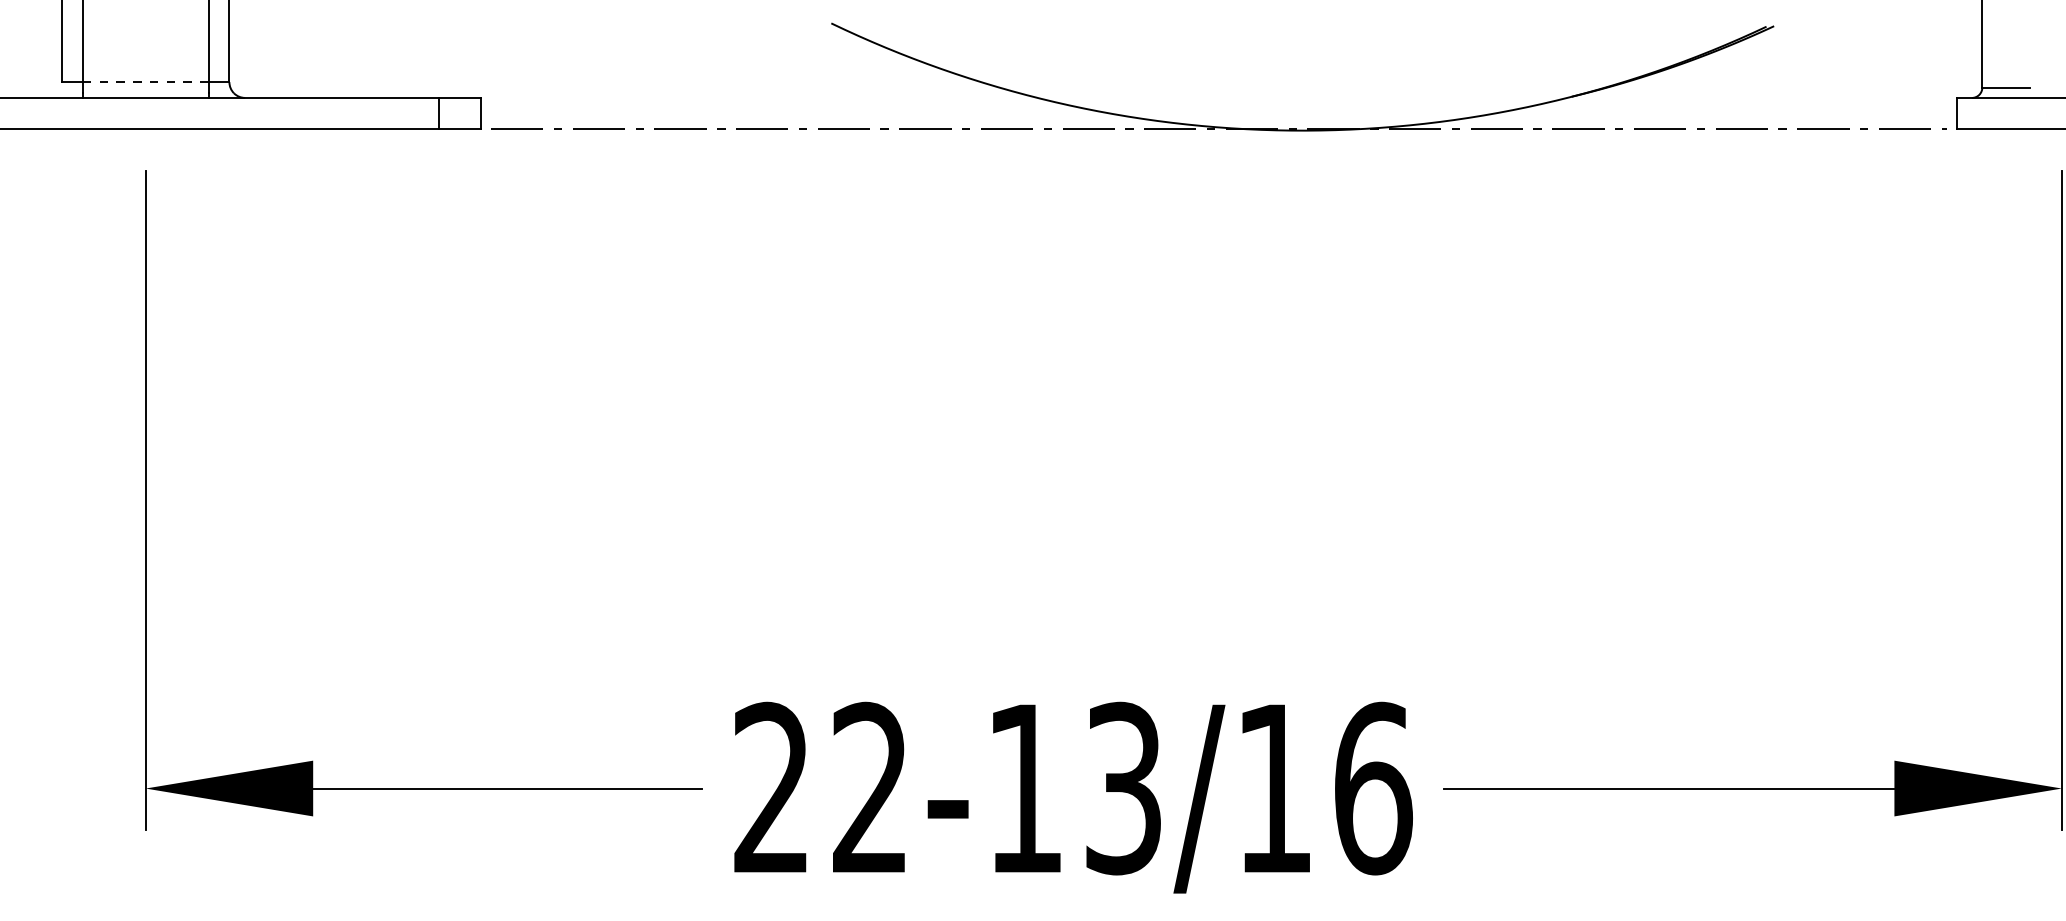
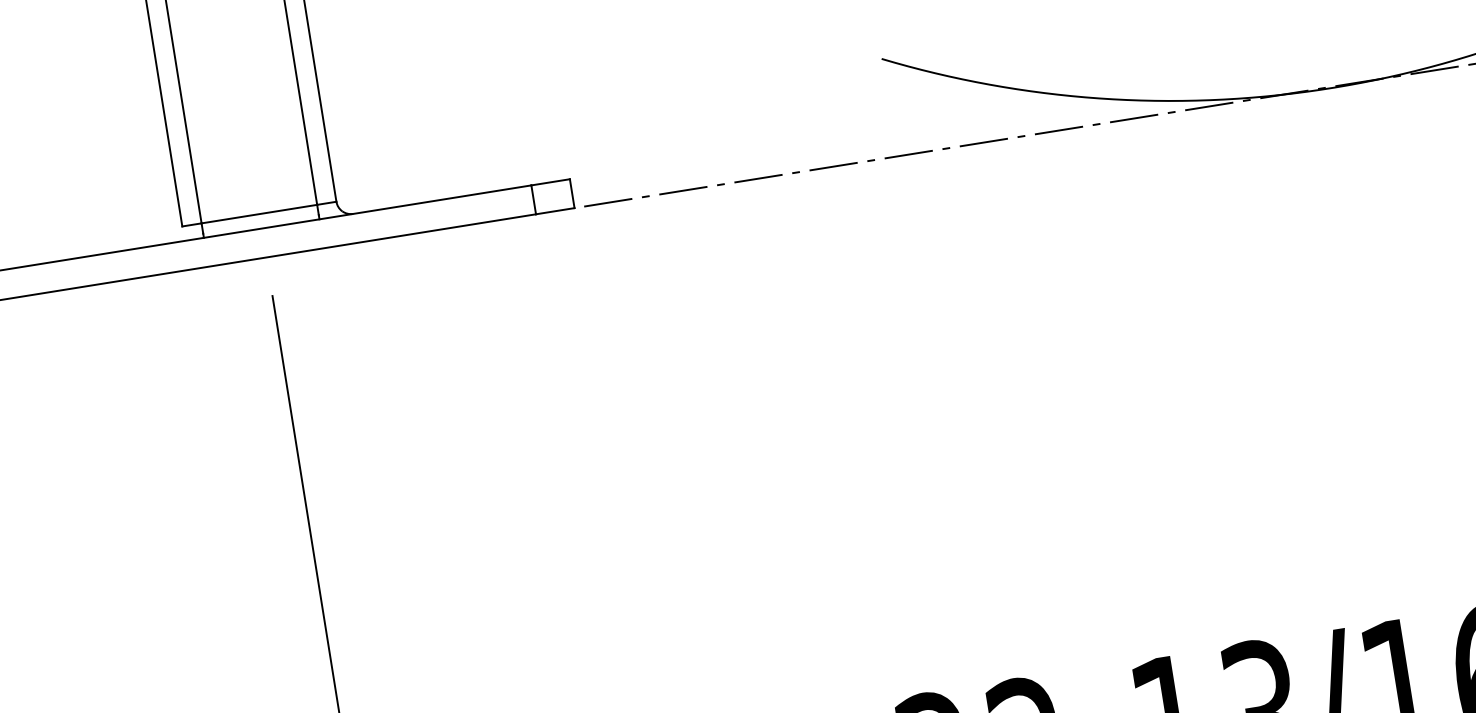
line: (145, 82) -> (259, 214), dashed -> solid

